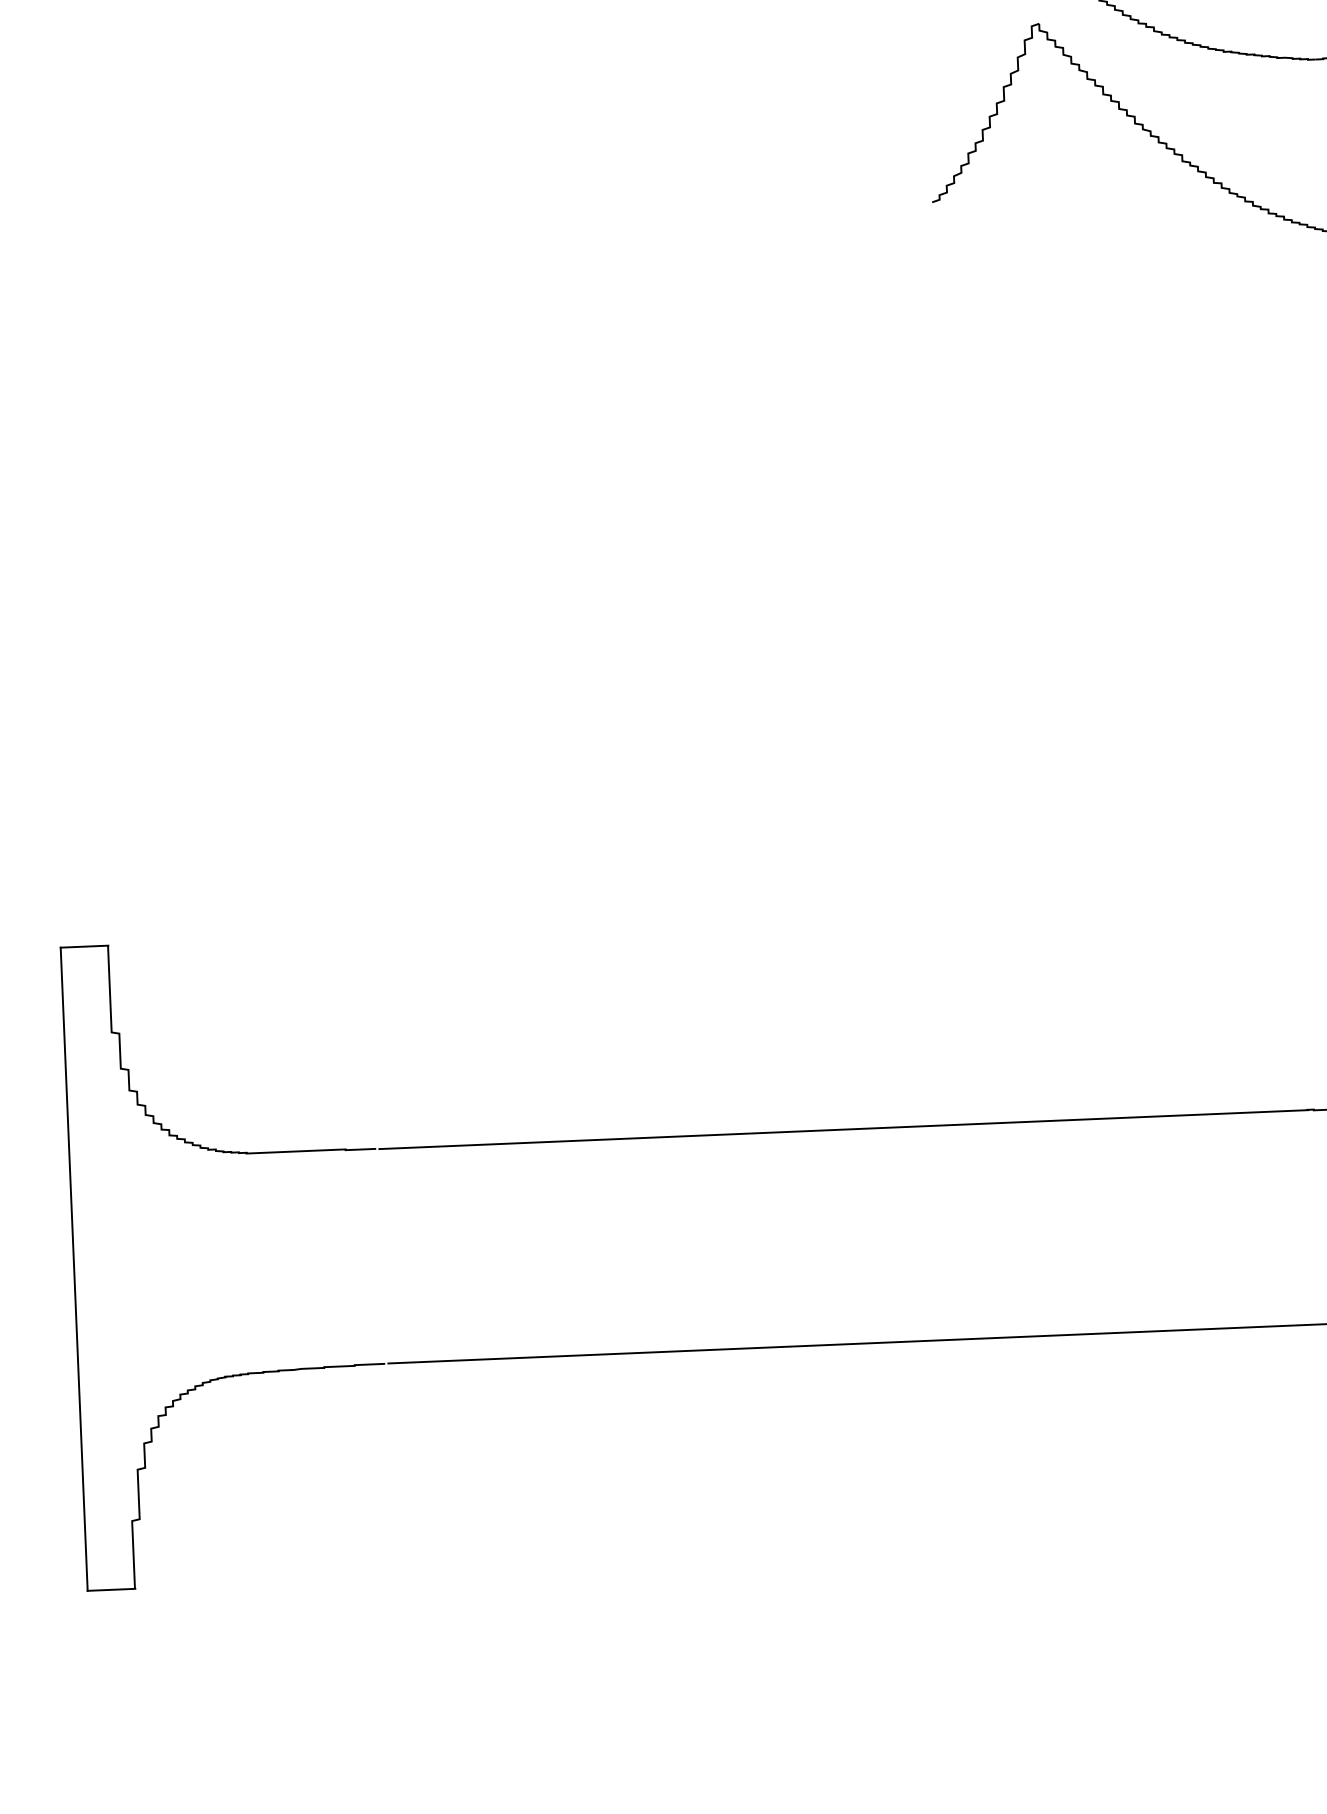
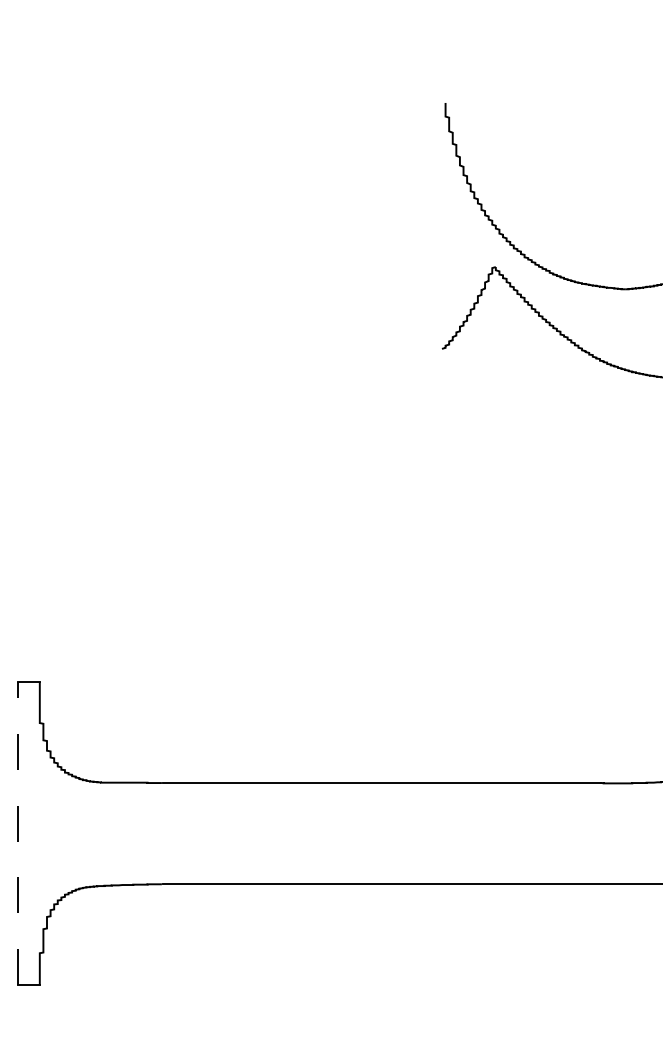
line: (74, 1268) -> (17, 833), solid -> dashed

